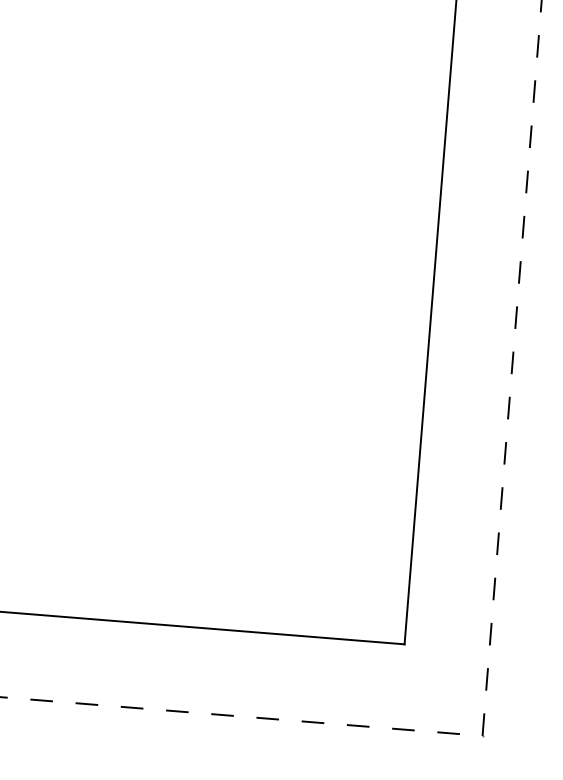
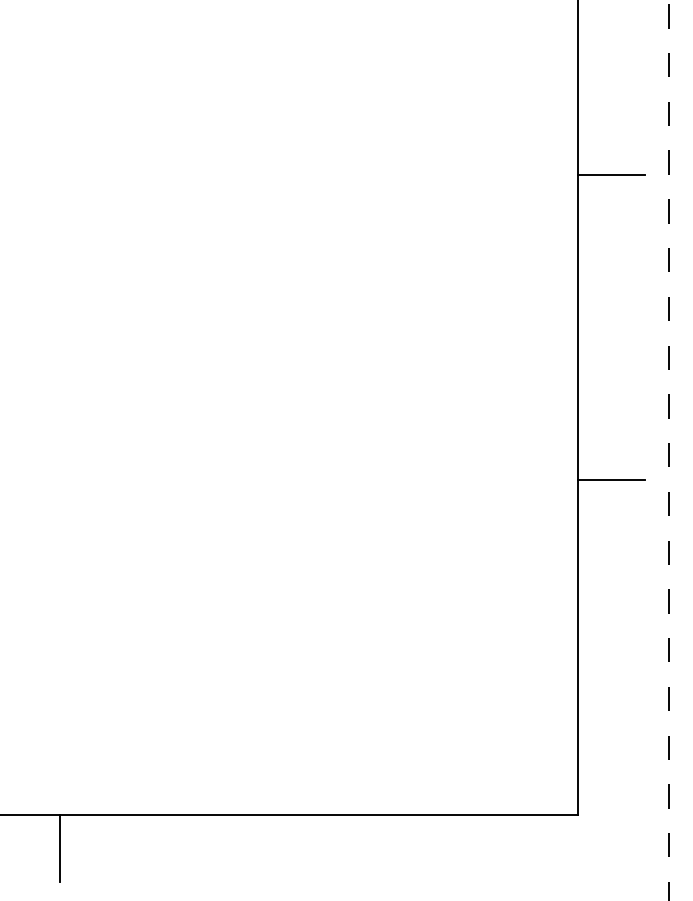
line: (482, 52) -> (610, 174), added
line: (459, 335) -> (610, 479), added

